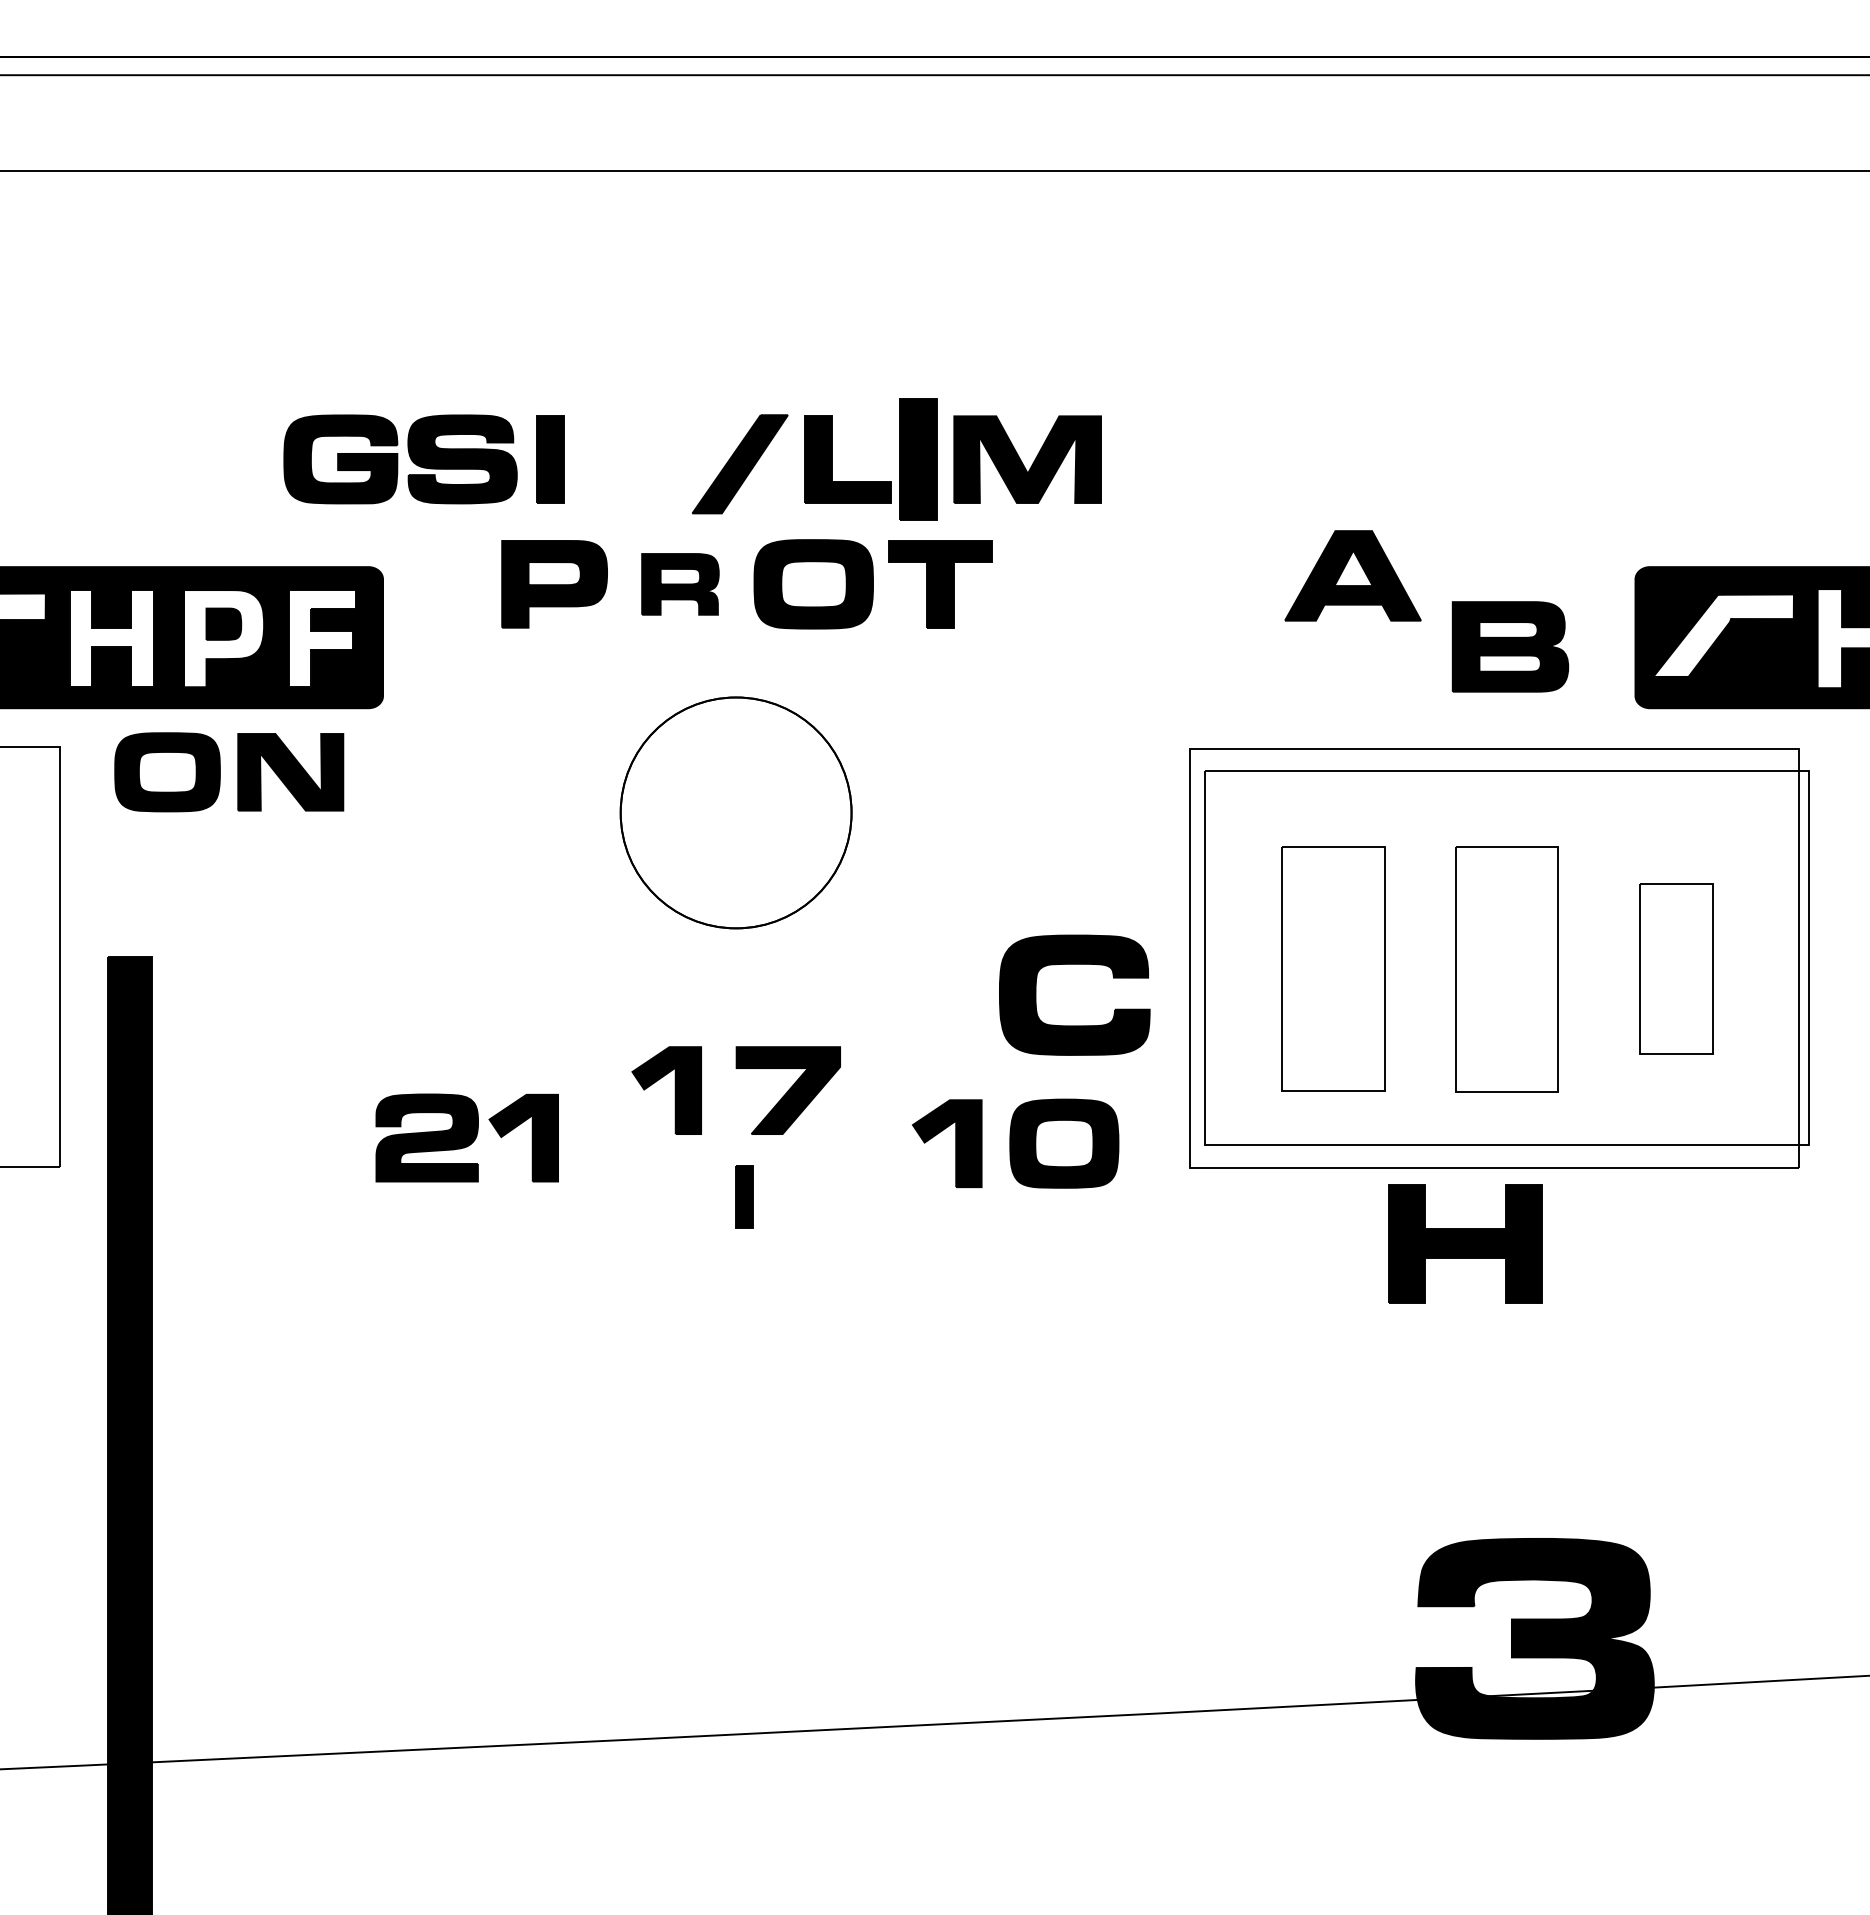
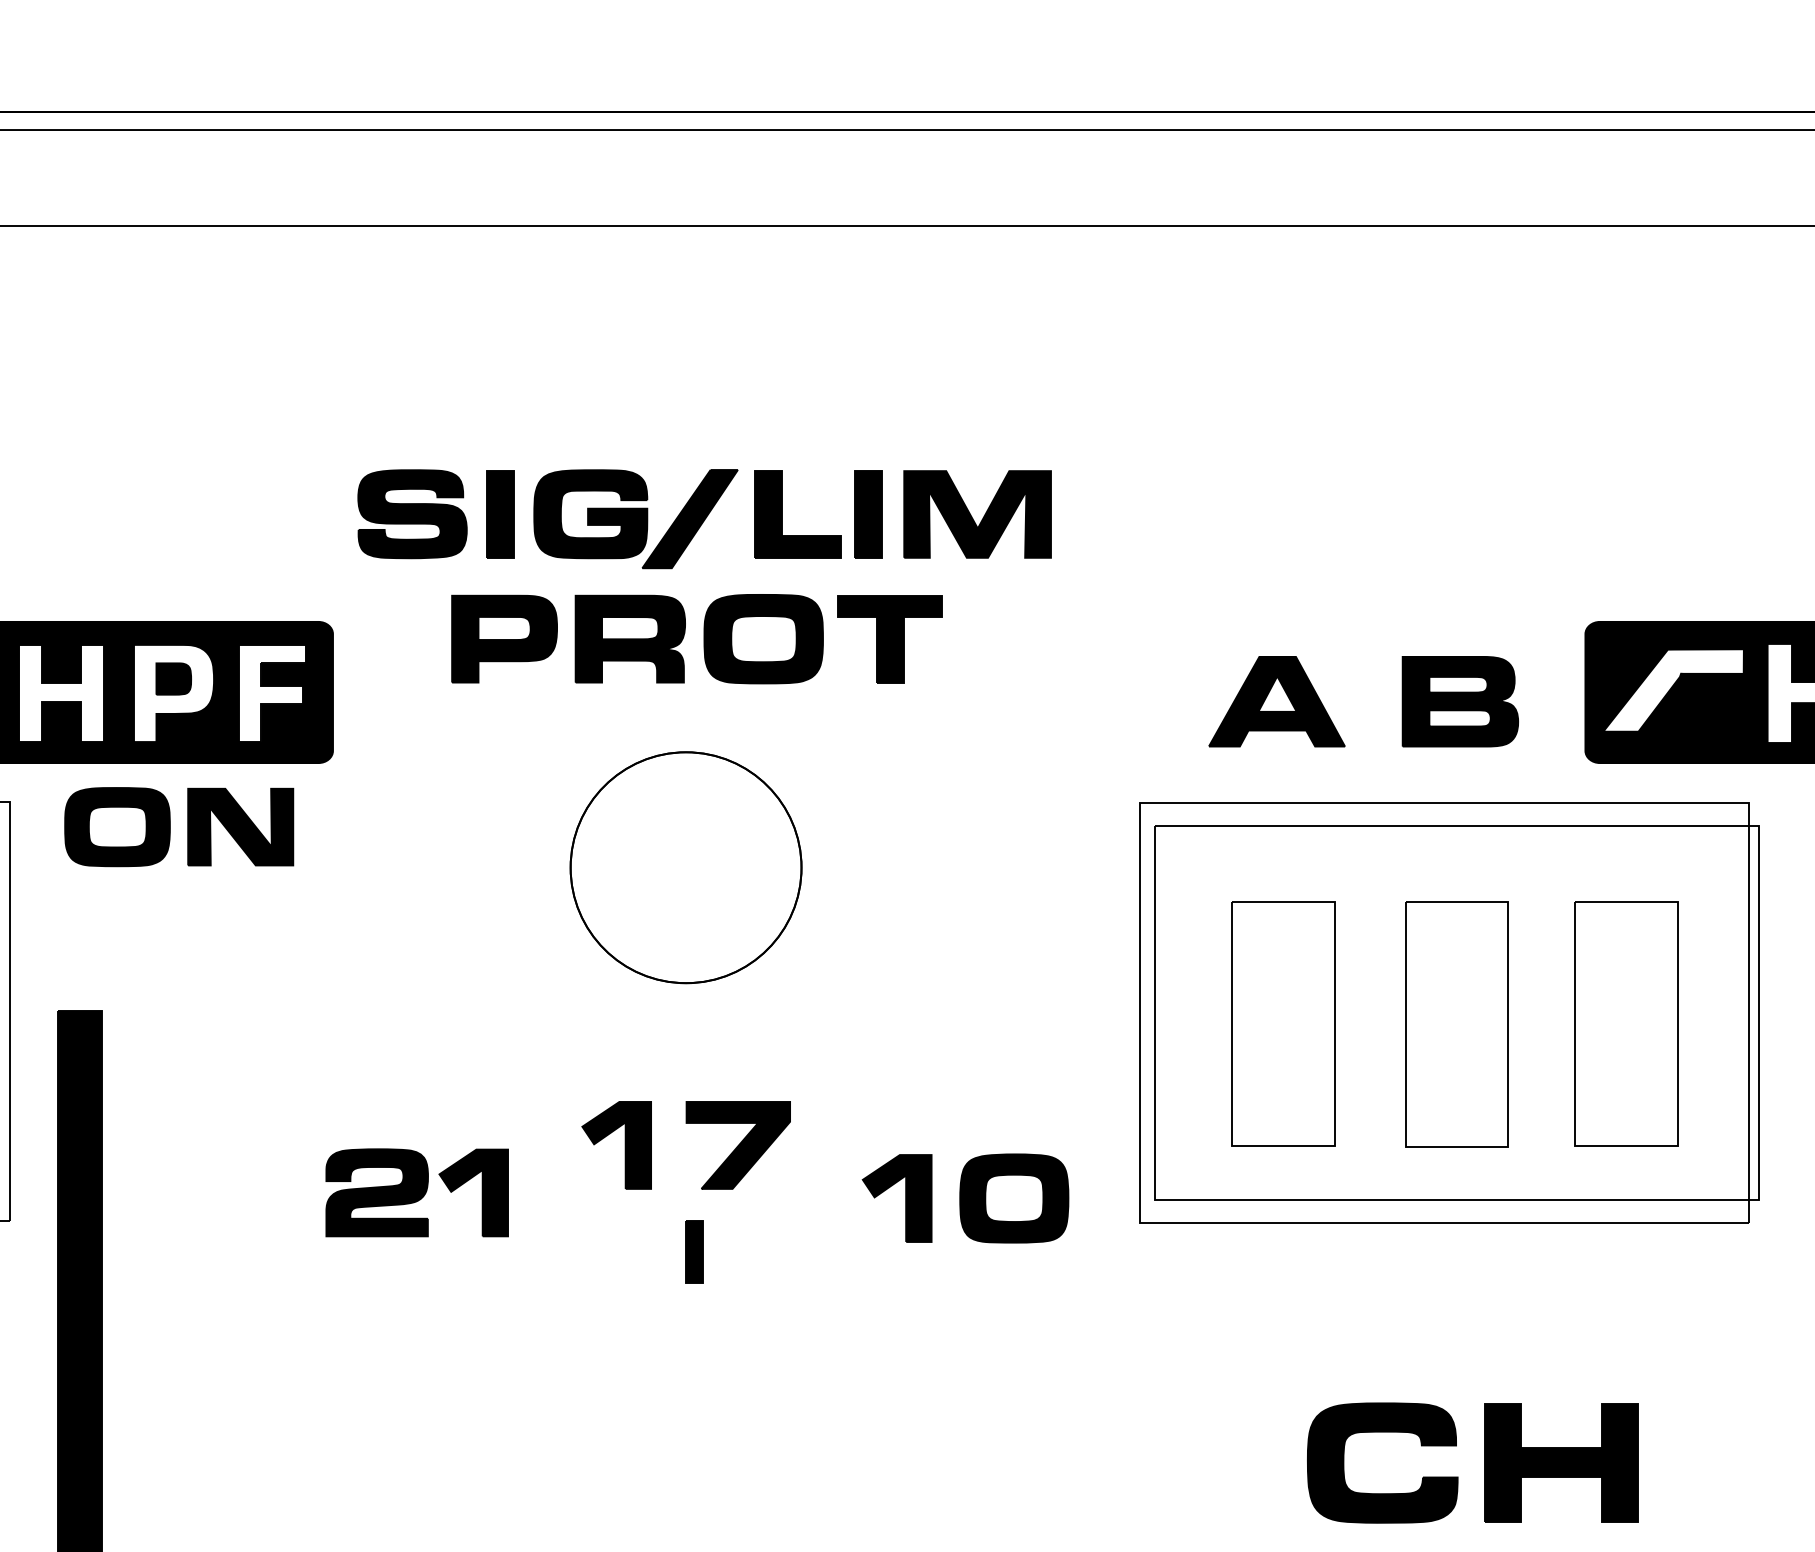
part: (340, 459) -> (590, 514), moved
part: (918, 459) -> (868, 514), size x0.71
part: (1352, 575) -> (1276, 701), moved
part: (680, 584) -> (630, 639), size x1.43
part: (1074, 964) -> (1382, 1432), moved
part: (1676, 968) -> (1626, 1023), size x1.43
part: (1465, 1243) -> (1561, 1462), moved

